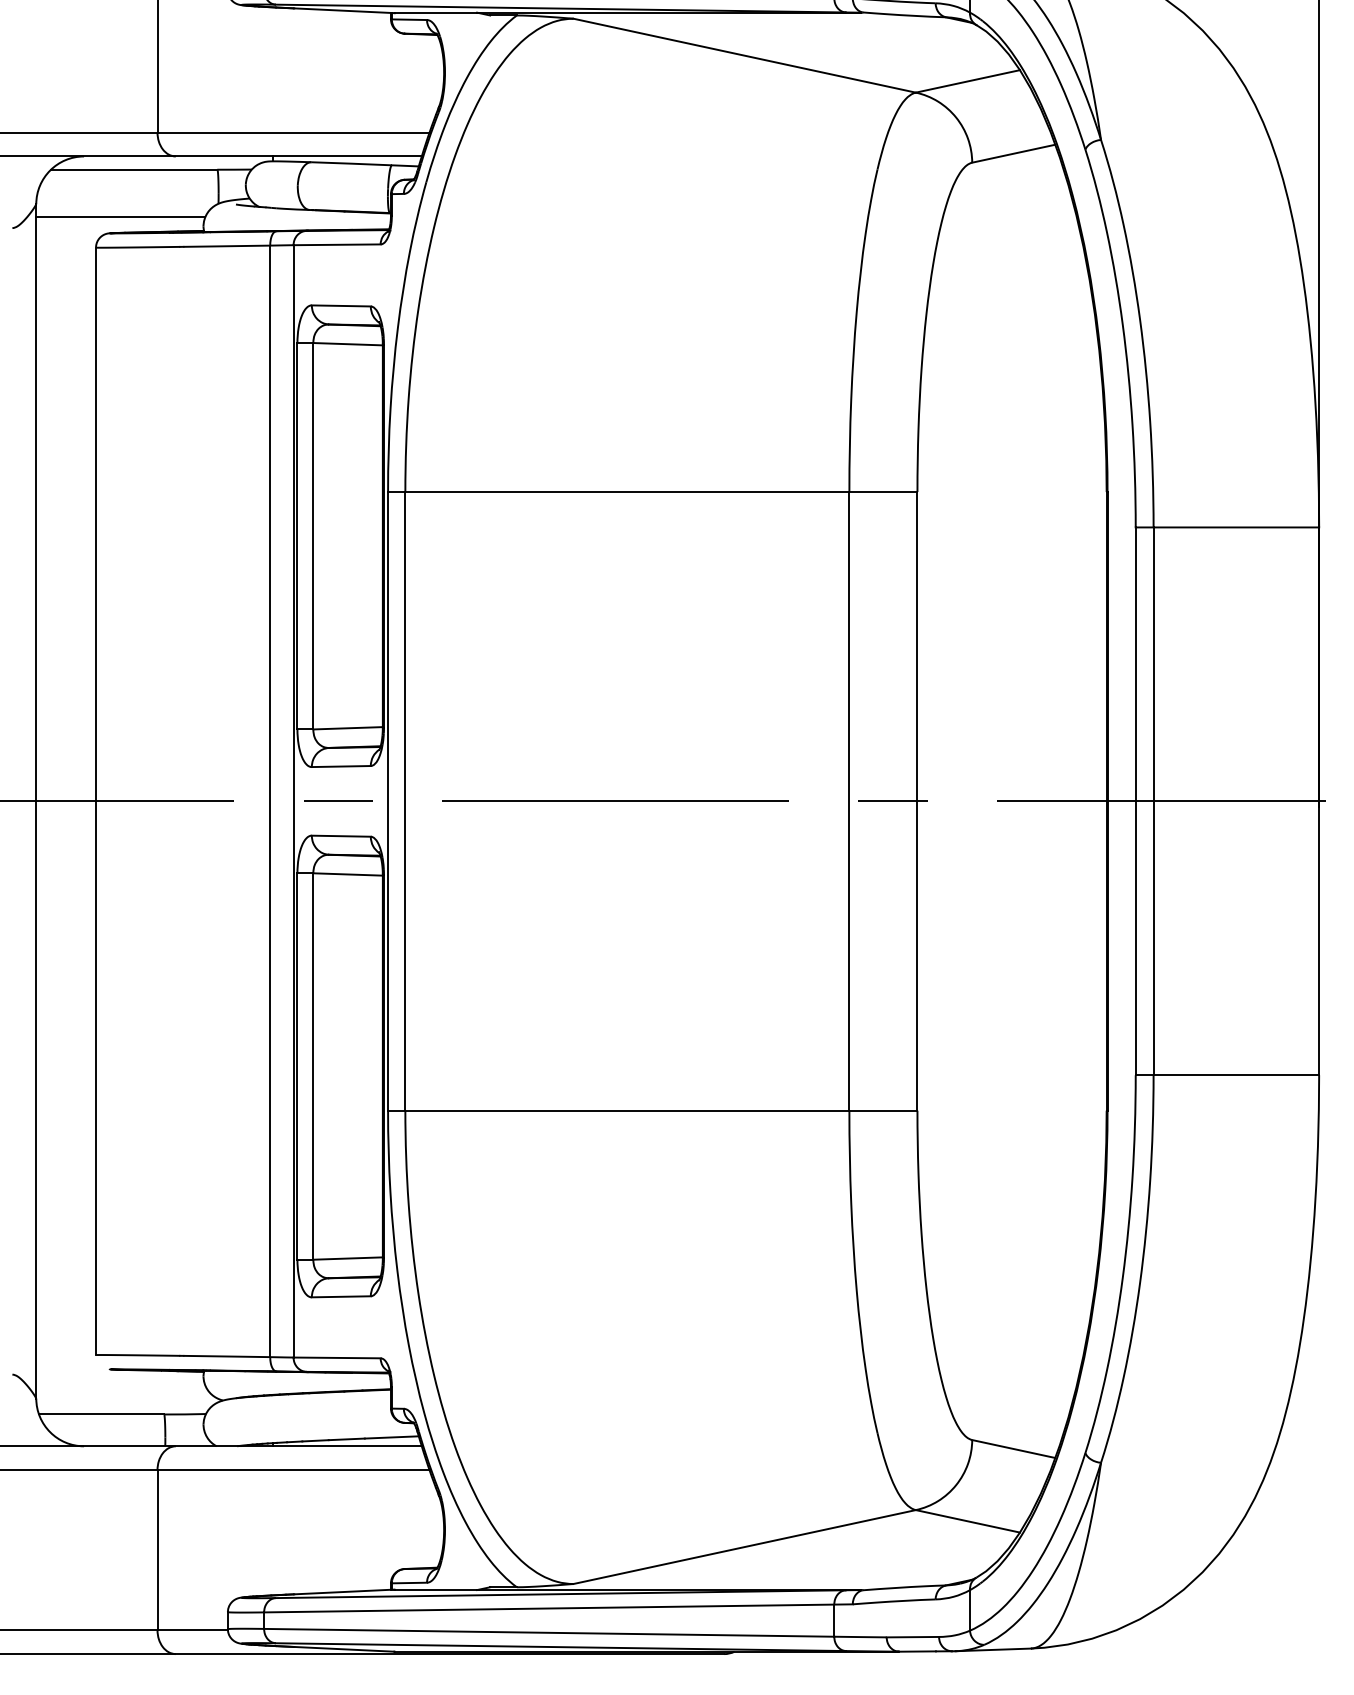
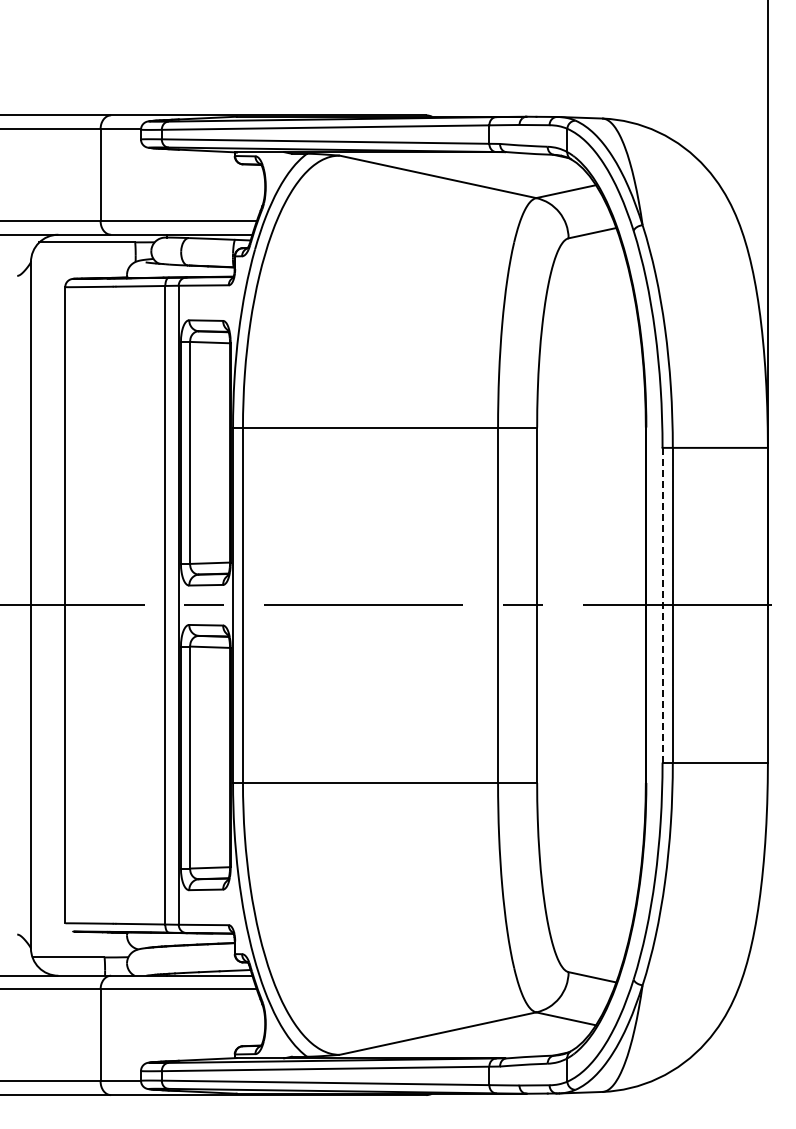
line: (119, 216) -> (78, 269), removed
line: (1135, 800) -> (662, 604), solid -> dashed

